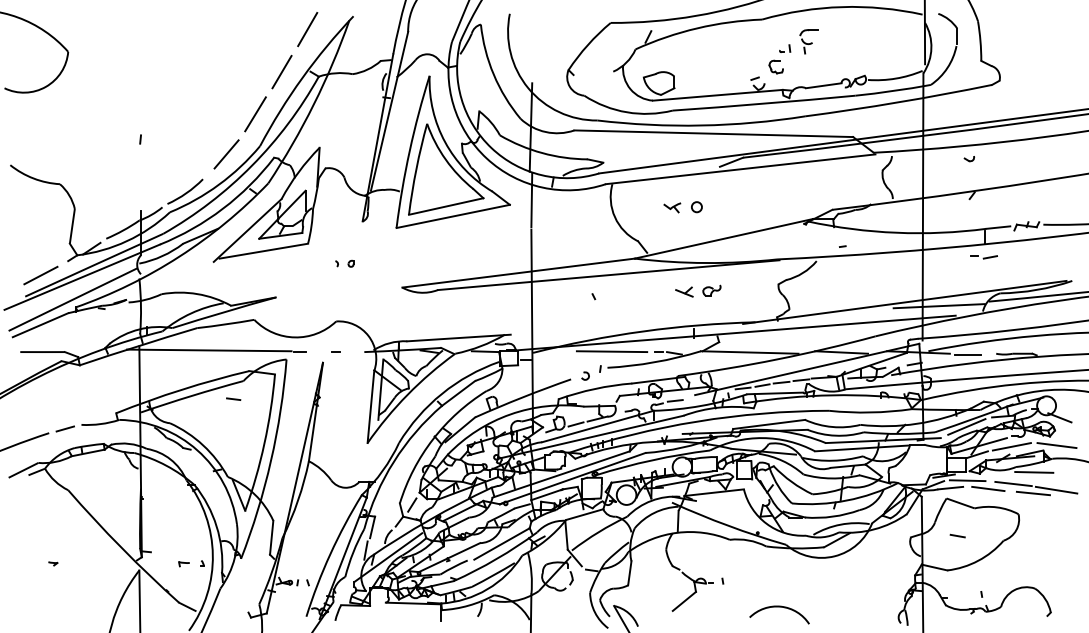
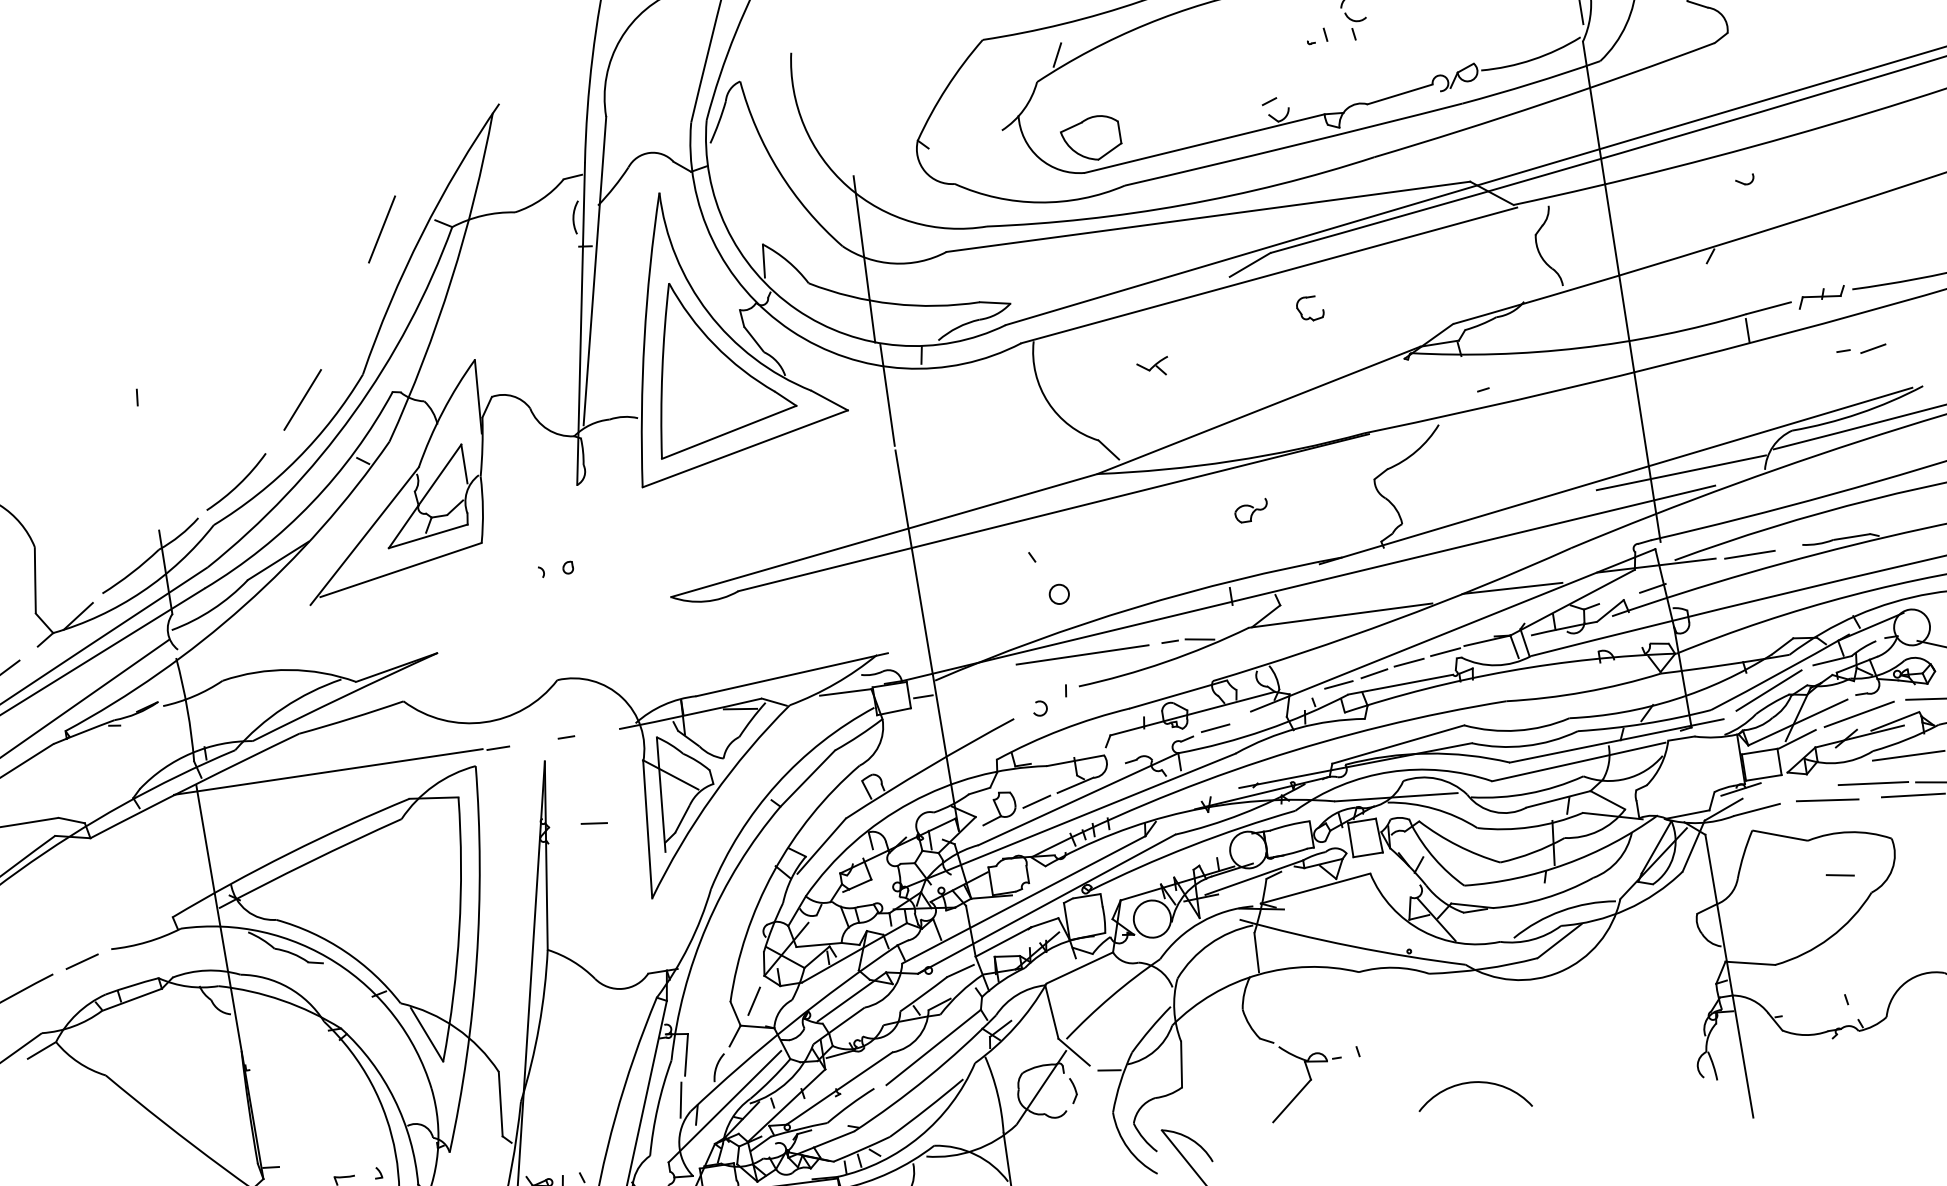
line: (307, 29) -> (417, 142), removed
part: (775, 66) -> (1308, 307), moved
line: (255, 114) -> (344, 316), removed
part: (969, 159) -> (1745, 181), moved
circle: (696, 207) -> (1058, 595), moved
part: (983, 257) -> (1860, 351), moved
part: (684, 291) -> (1200, 520), removed
line: (233, 398) -> (593, 822), moved
line: (967, 480) -> (1786, 790), removed
line: (957, 535) -> (1839, 874), moved

